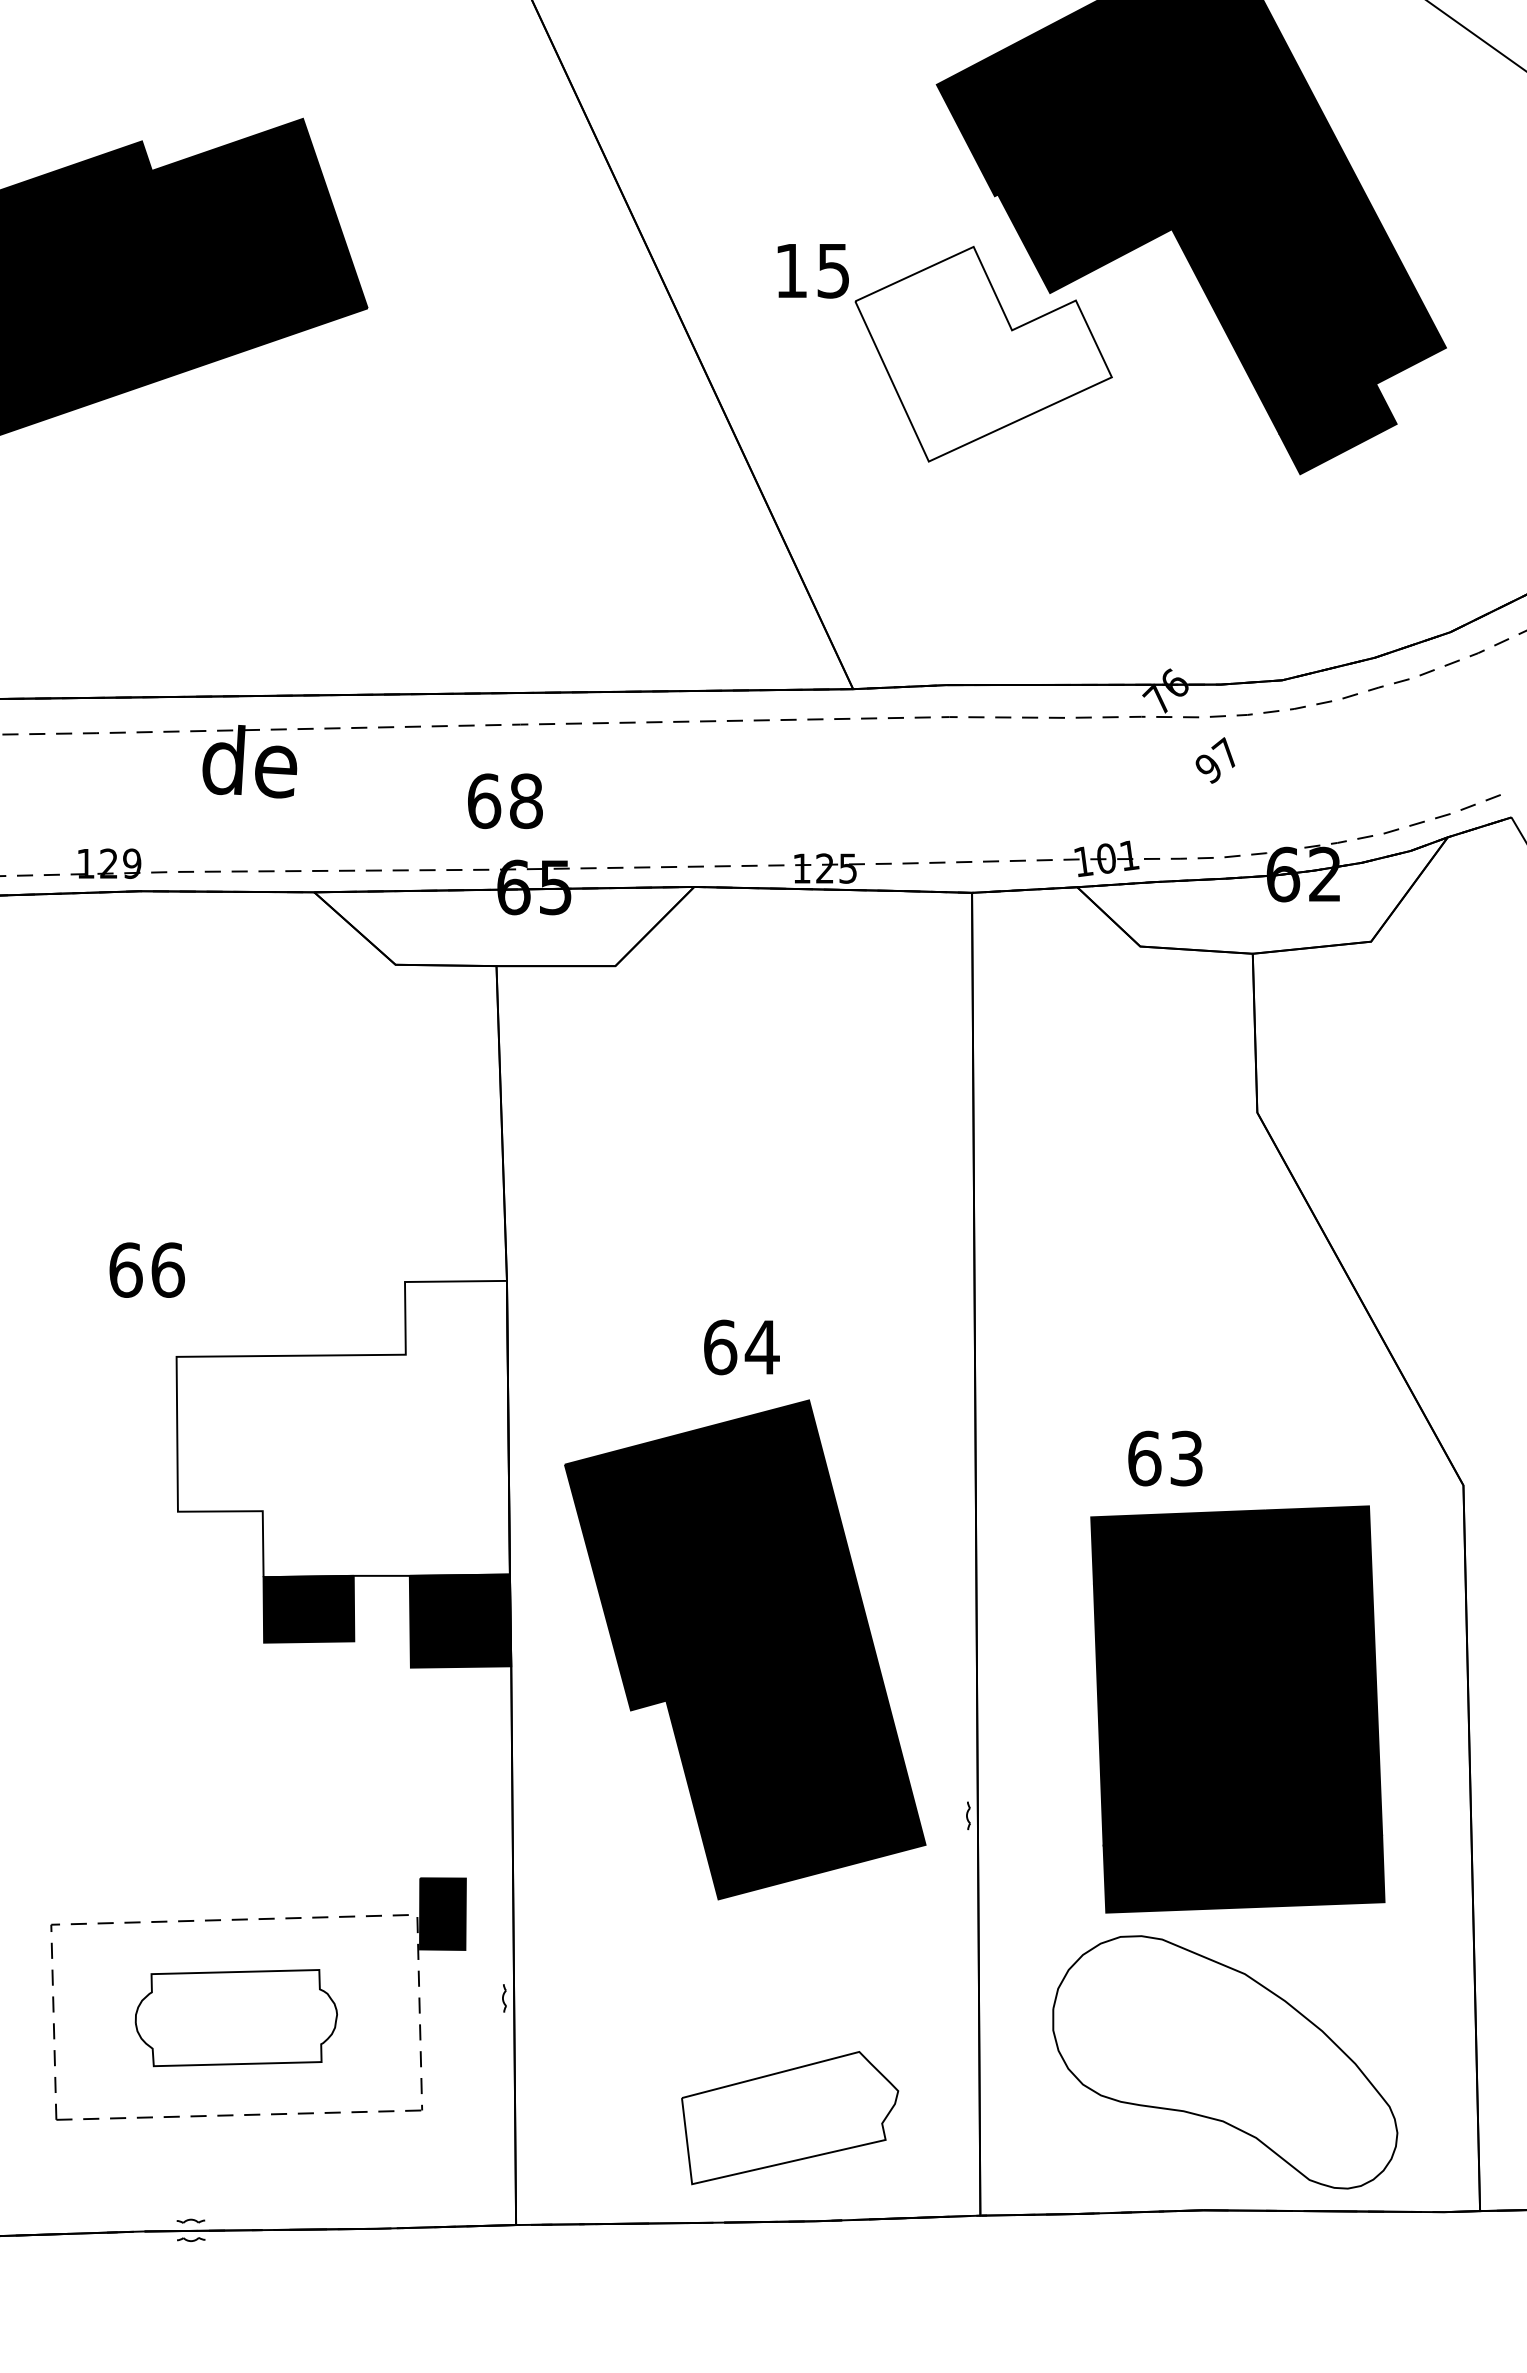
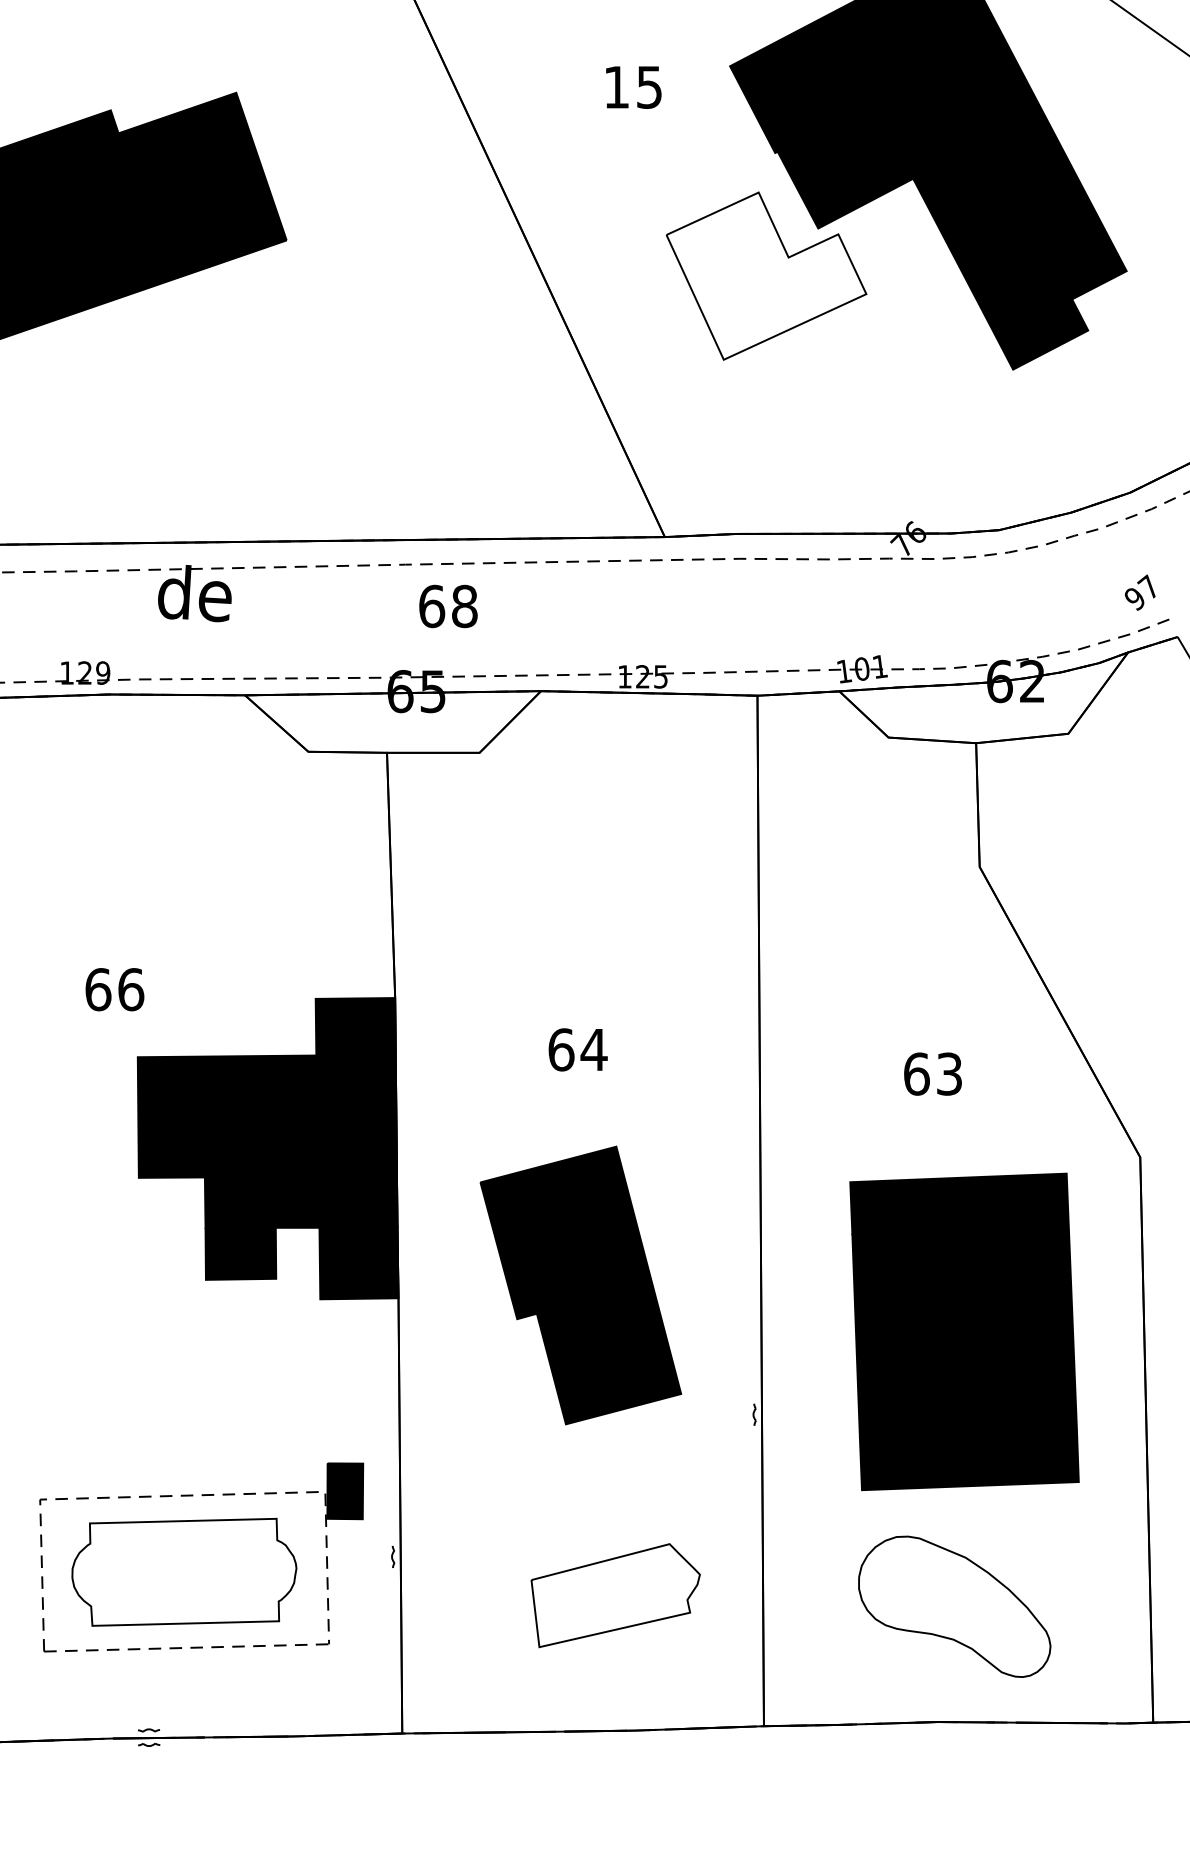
text: (812, 271) -> (633, 87), moved
text: (1215, 760) -> (1140, 592), moved
text: (505, 800) -> (448, 605), moved
fill: (342, 1428) -> (267, 1113), added
text: (1165, 1458) -> (933, 1074), moved
part: (745, 1649) -> (580, 1285), size x0.71
part: (236, 2017) -> (184, 1571), size x1.43
part: (1225, 2062) -> (954, 1606), size x0.71
part: (790, 2118) -> (616, 1595), moved

